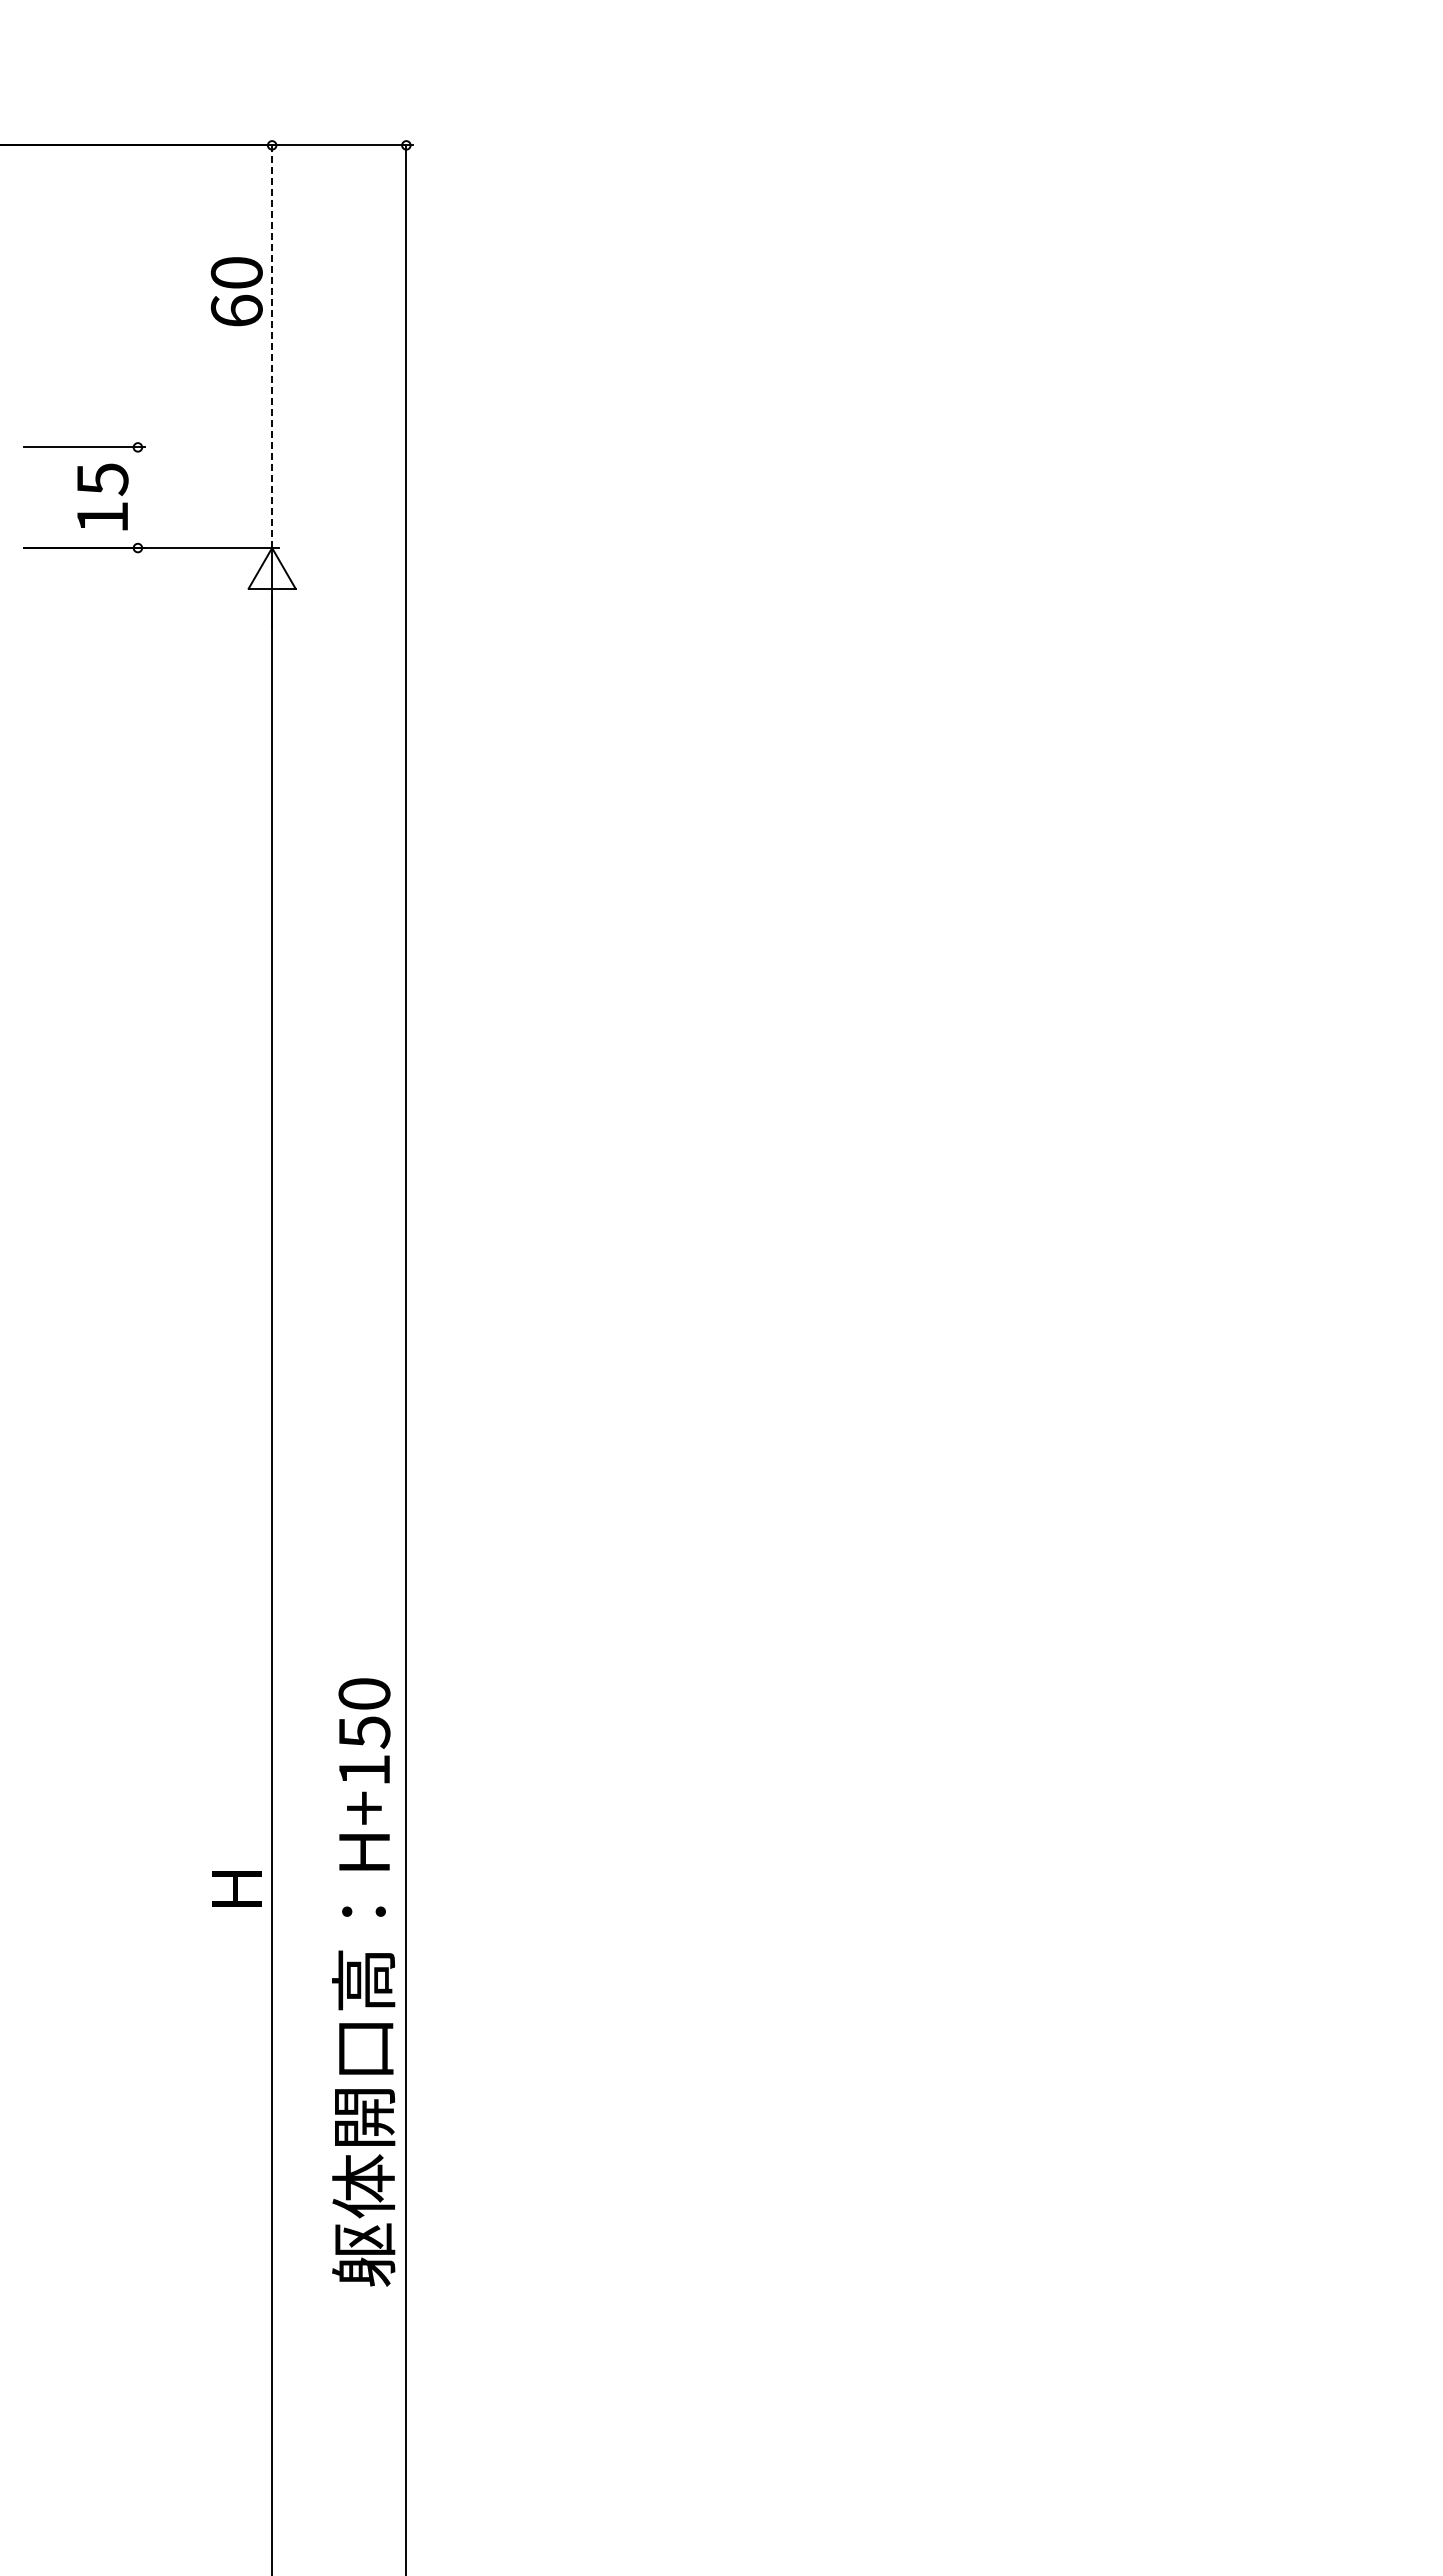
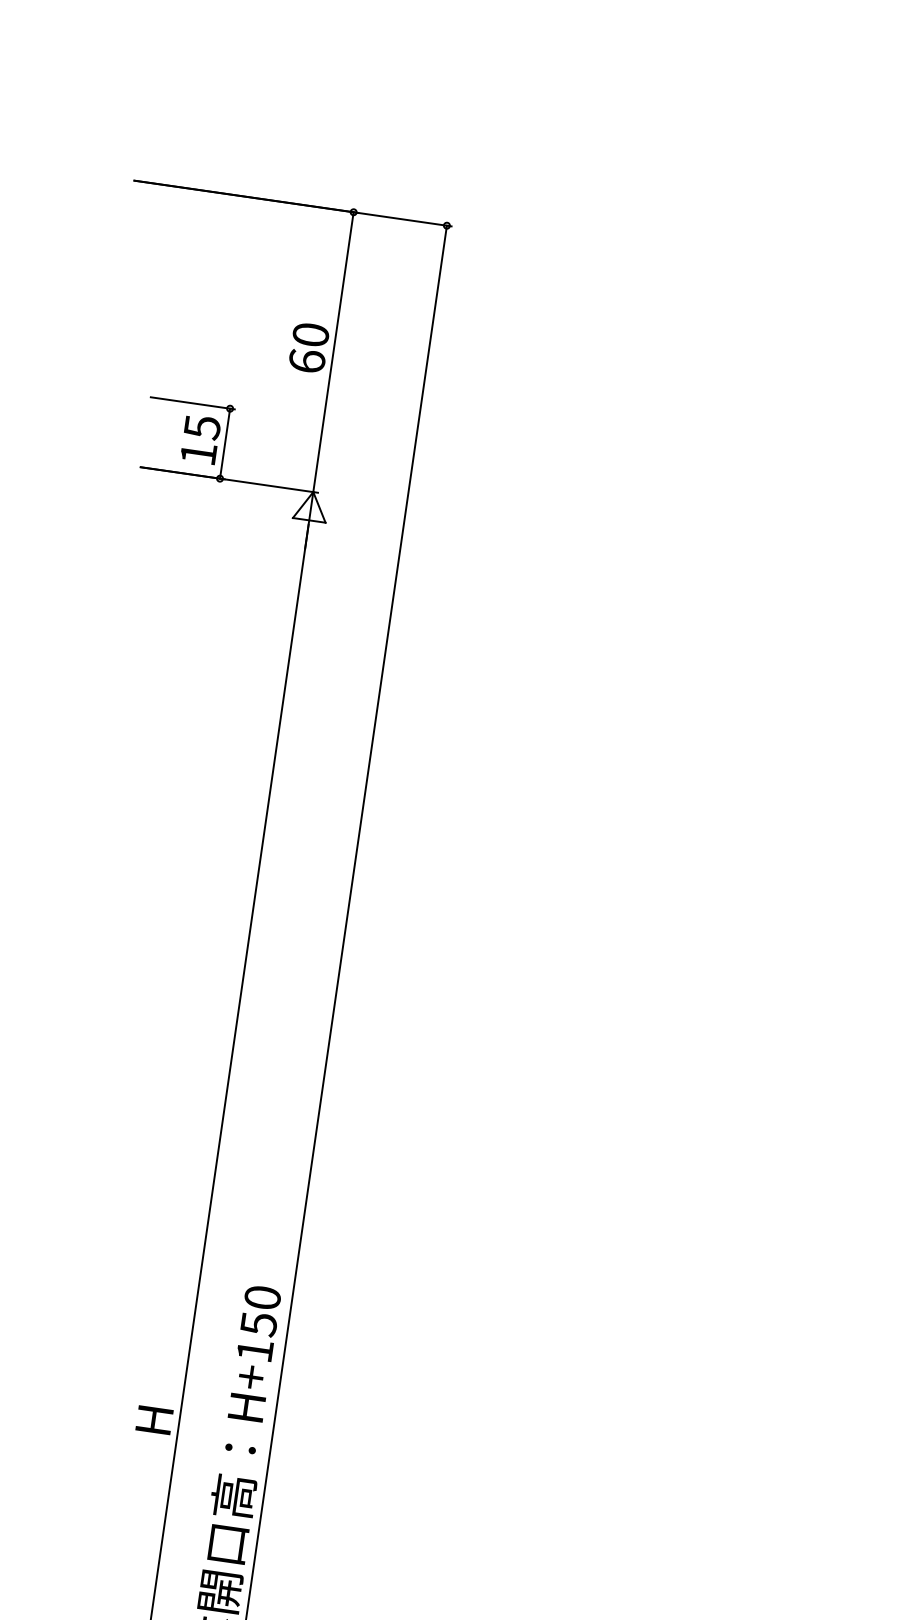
text: (236, 291) -> (308, 347), moved
line: (272, 346) -> (333, 352), dashed -> solid
line: (137, 497) -> (224, 443), added

